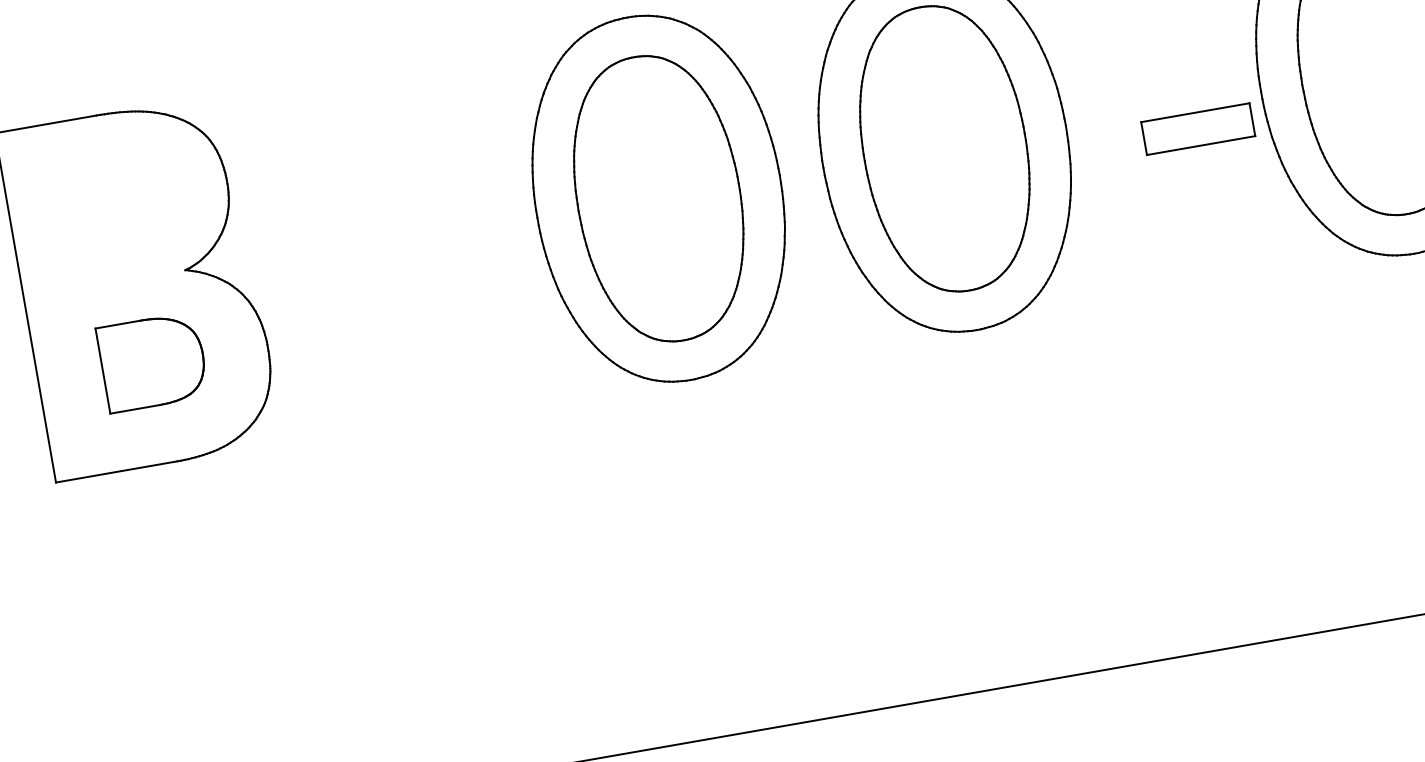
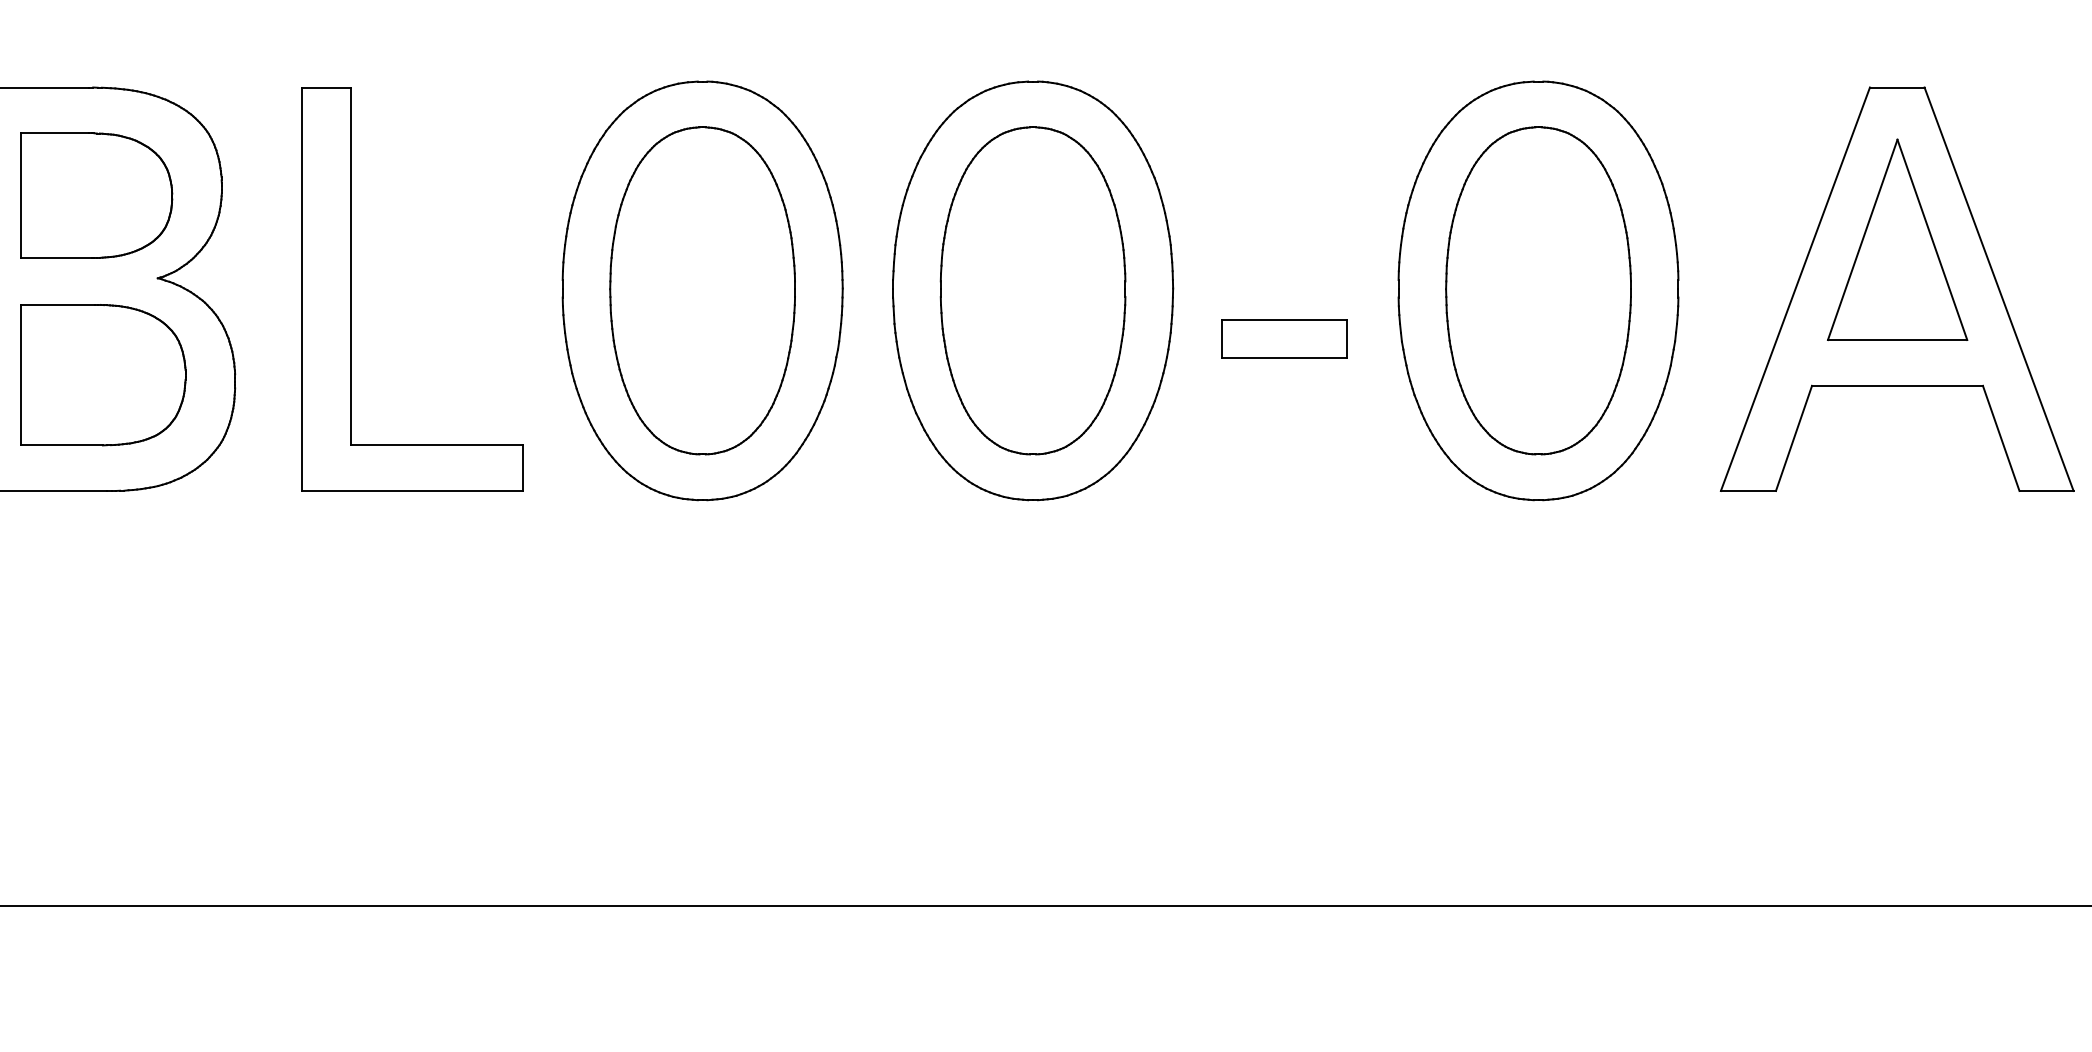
part: (1197, 128) -> (1284, 338), moved
part: (119, 207) -> (96, 195), added
part: (354, 250) -> (351, 289), added
part: (153, 362) -> (103, 375), size x1.43

